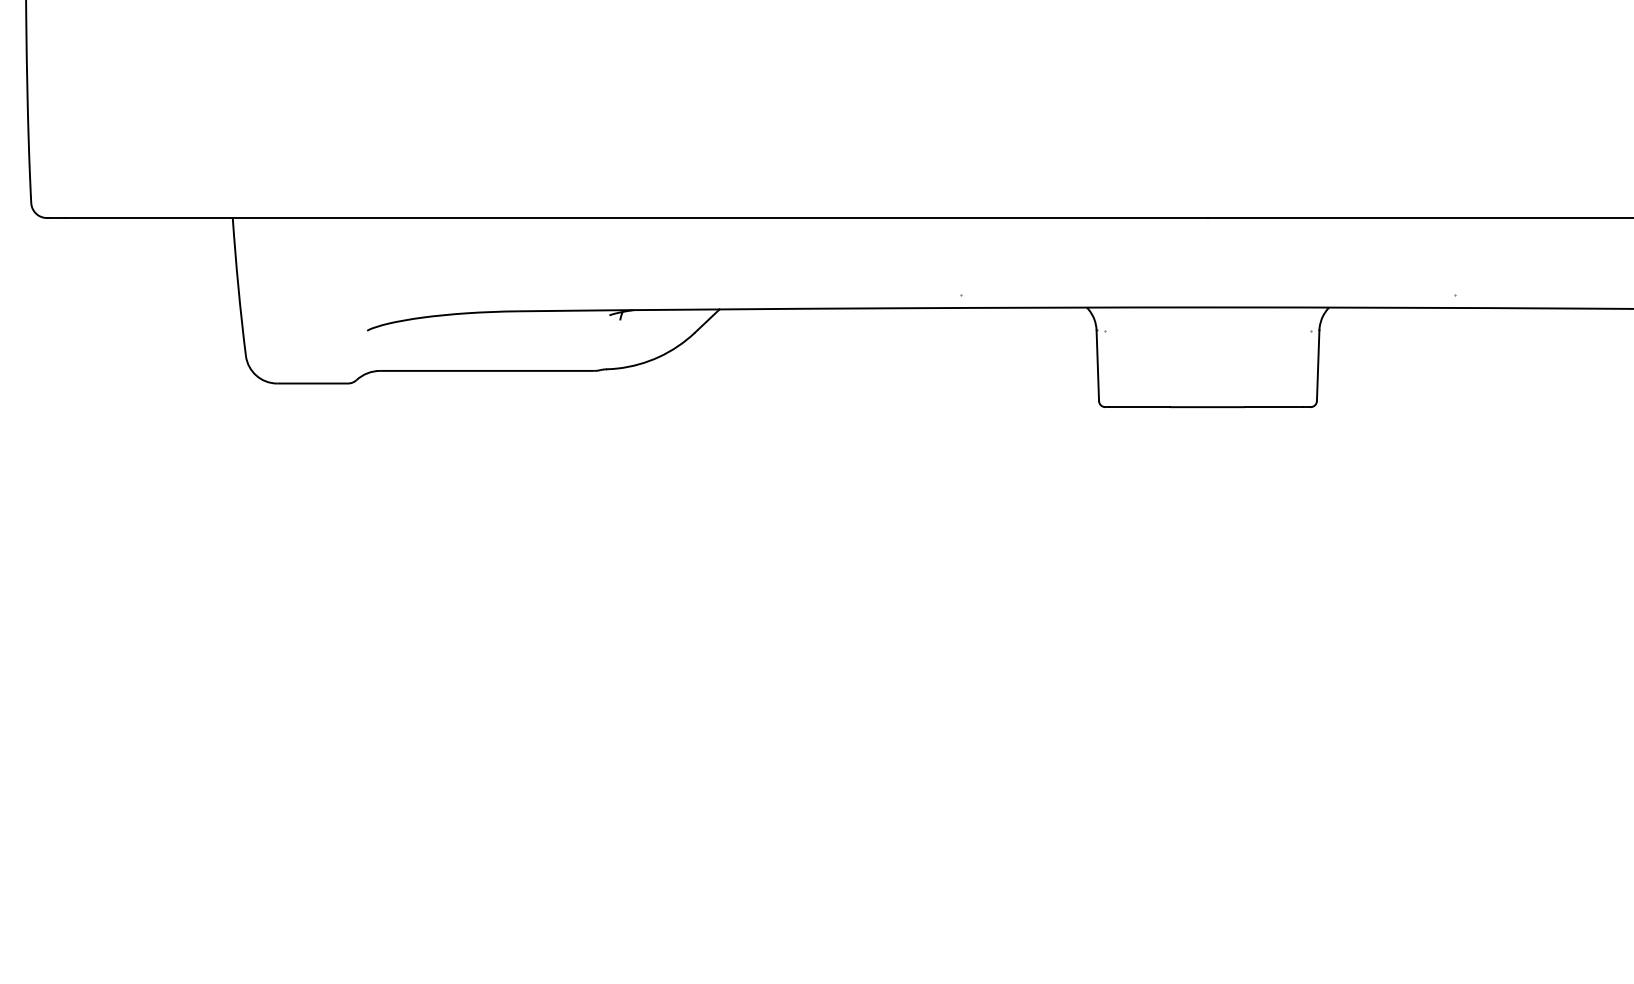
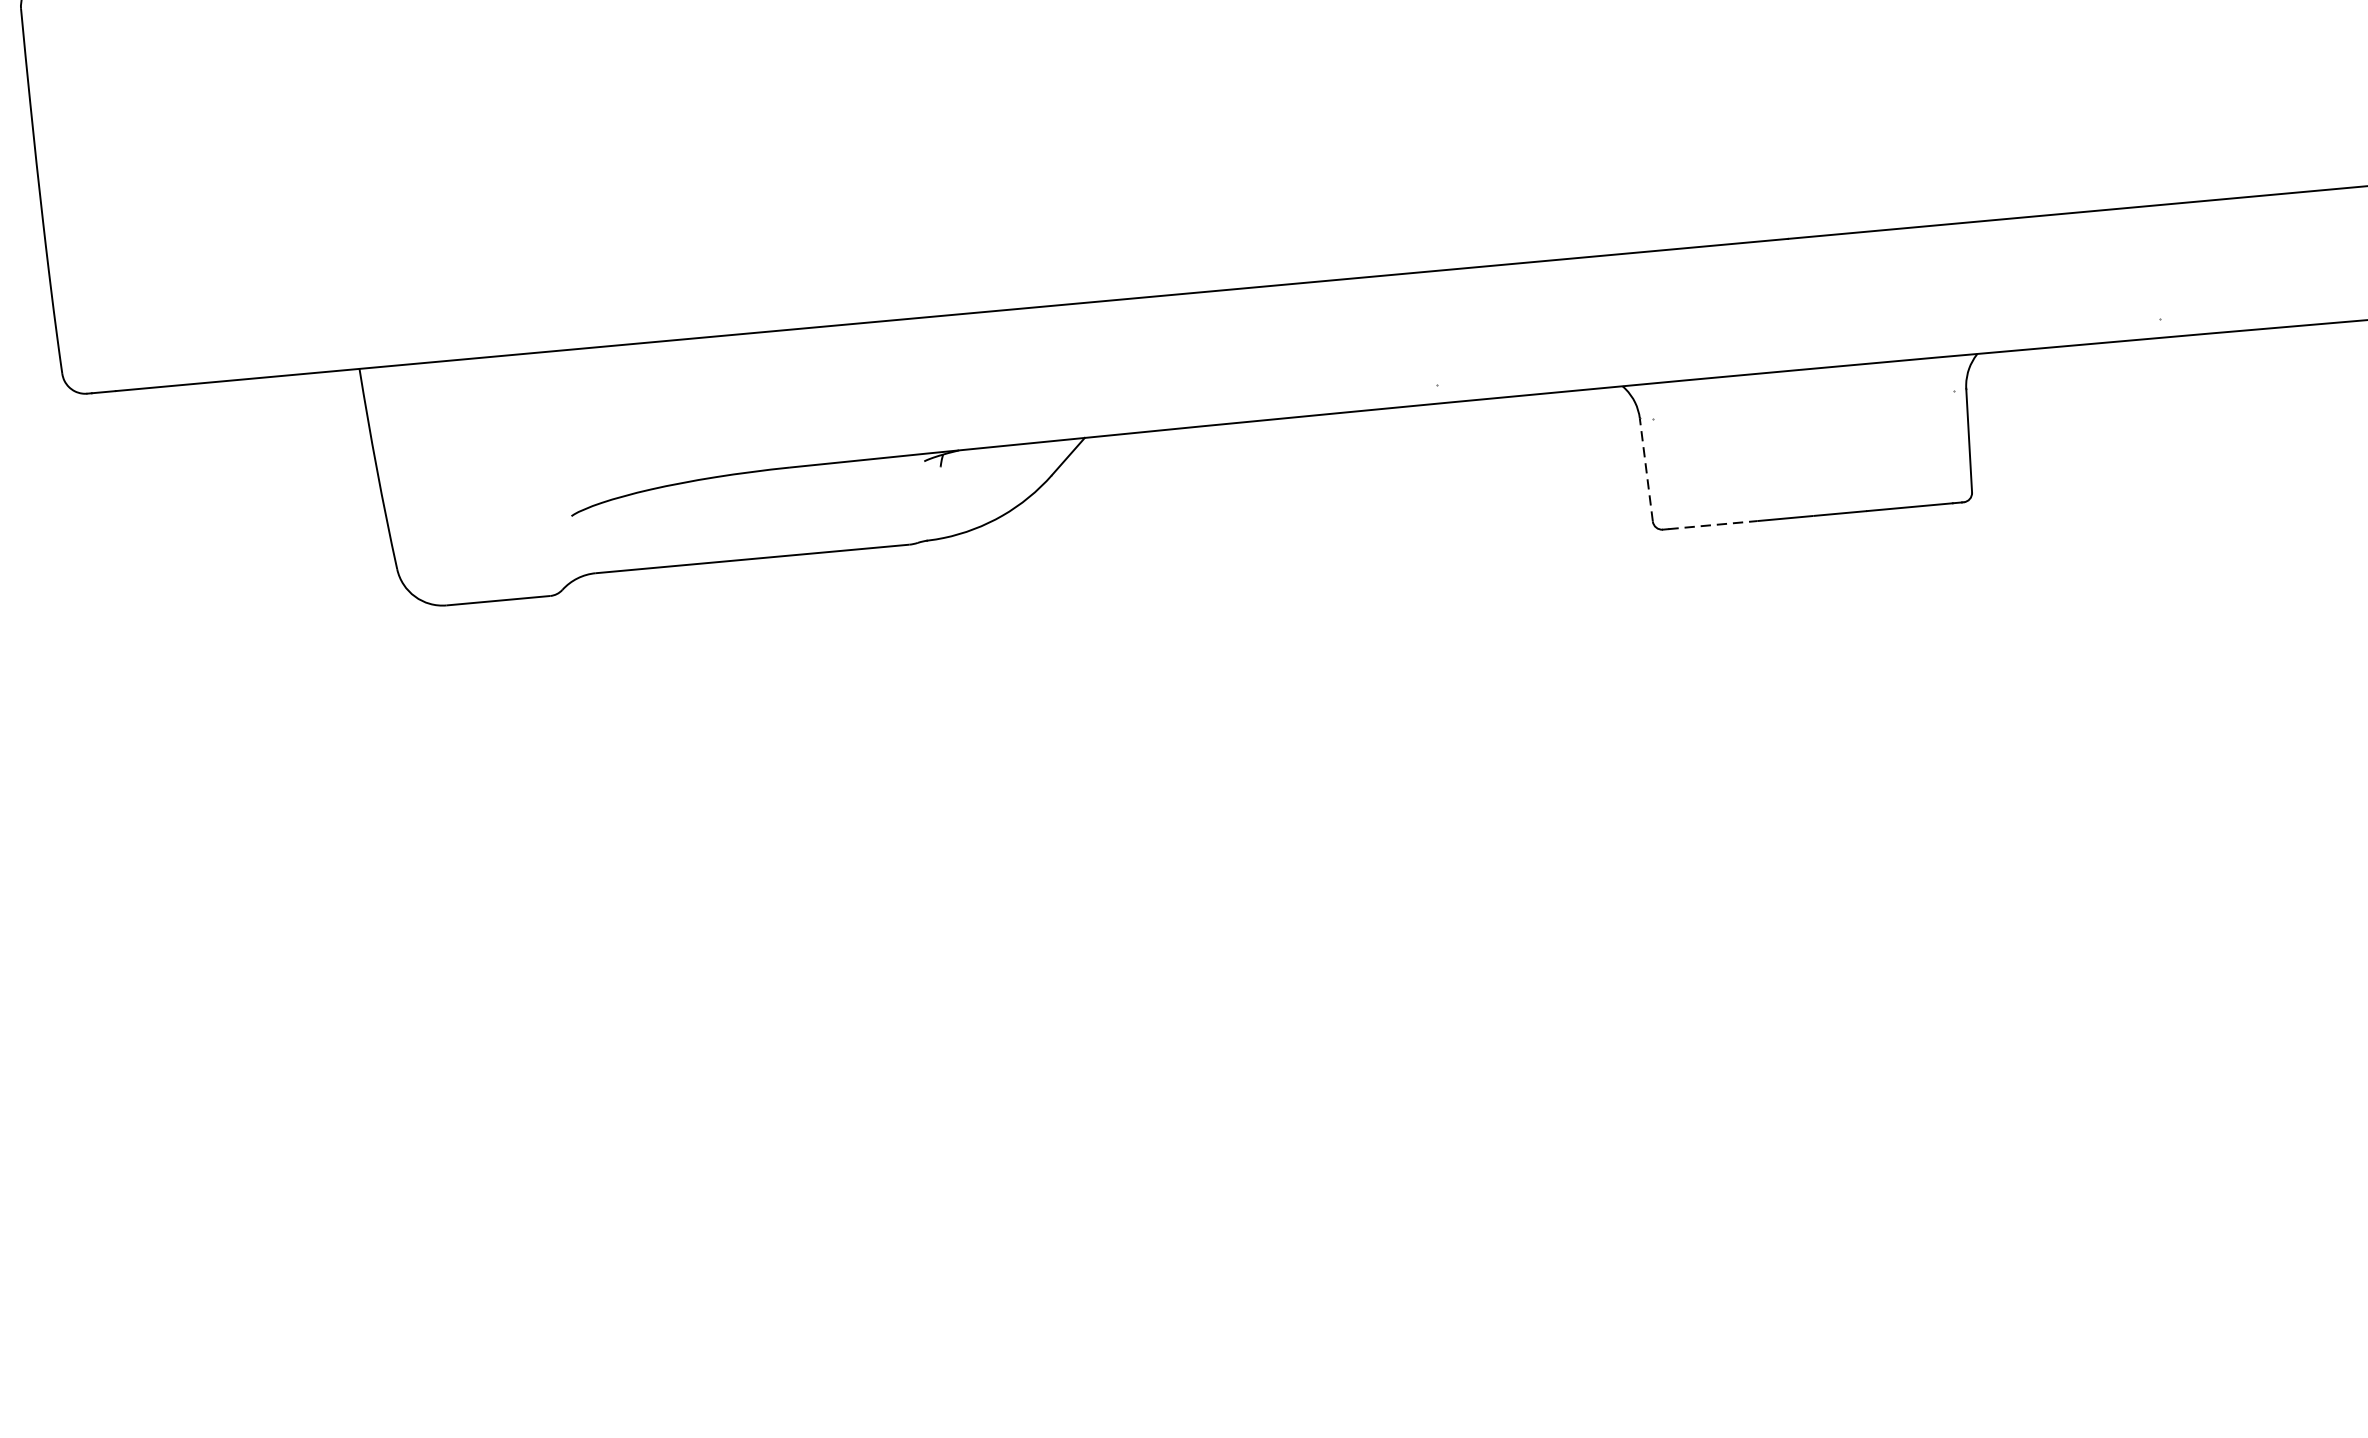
line: (1097, 365) -> (1645, 469), solid -> dashed
line: (1139, 407) -> (1712, 525), solid -> dashed

